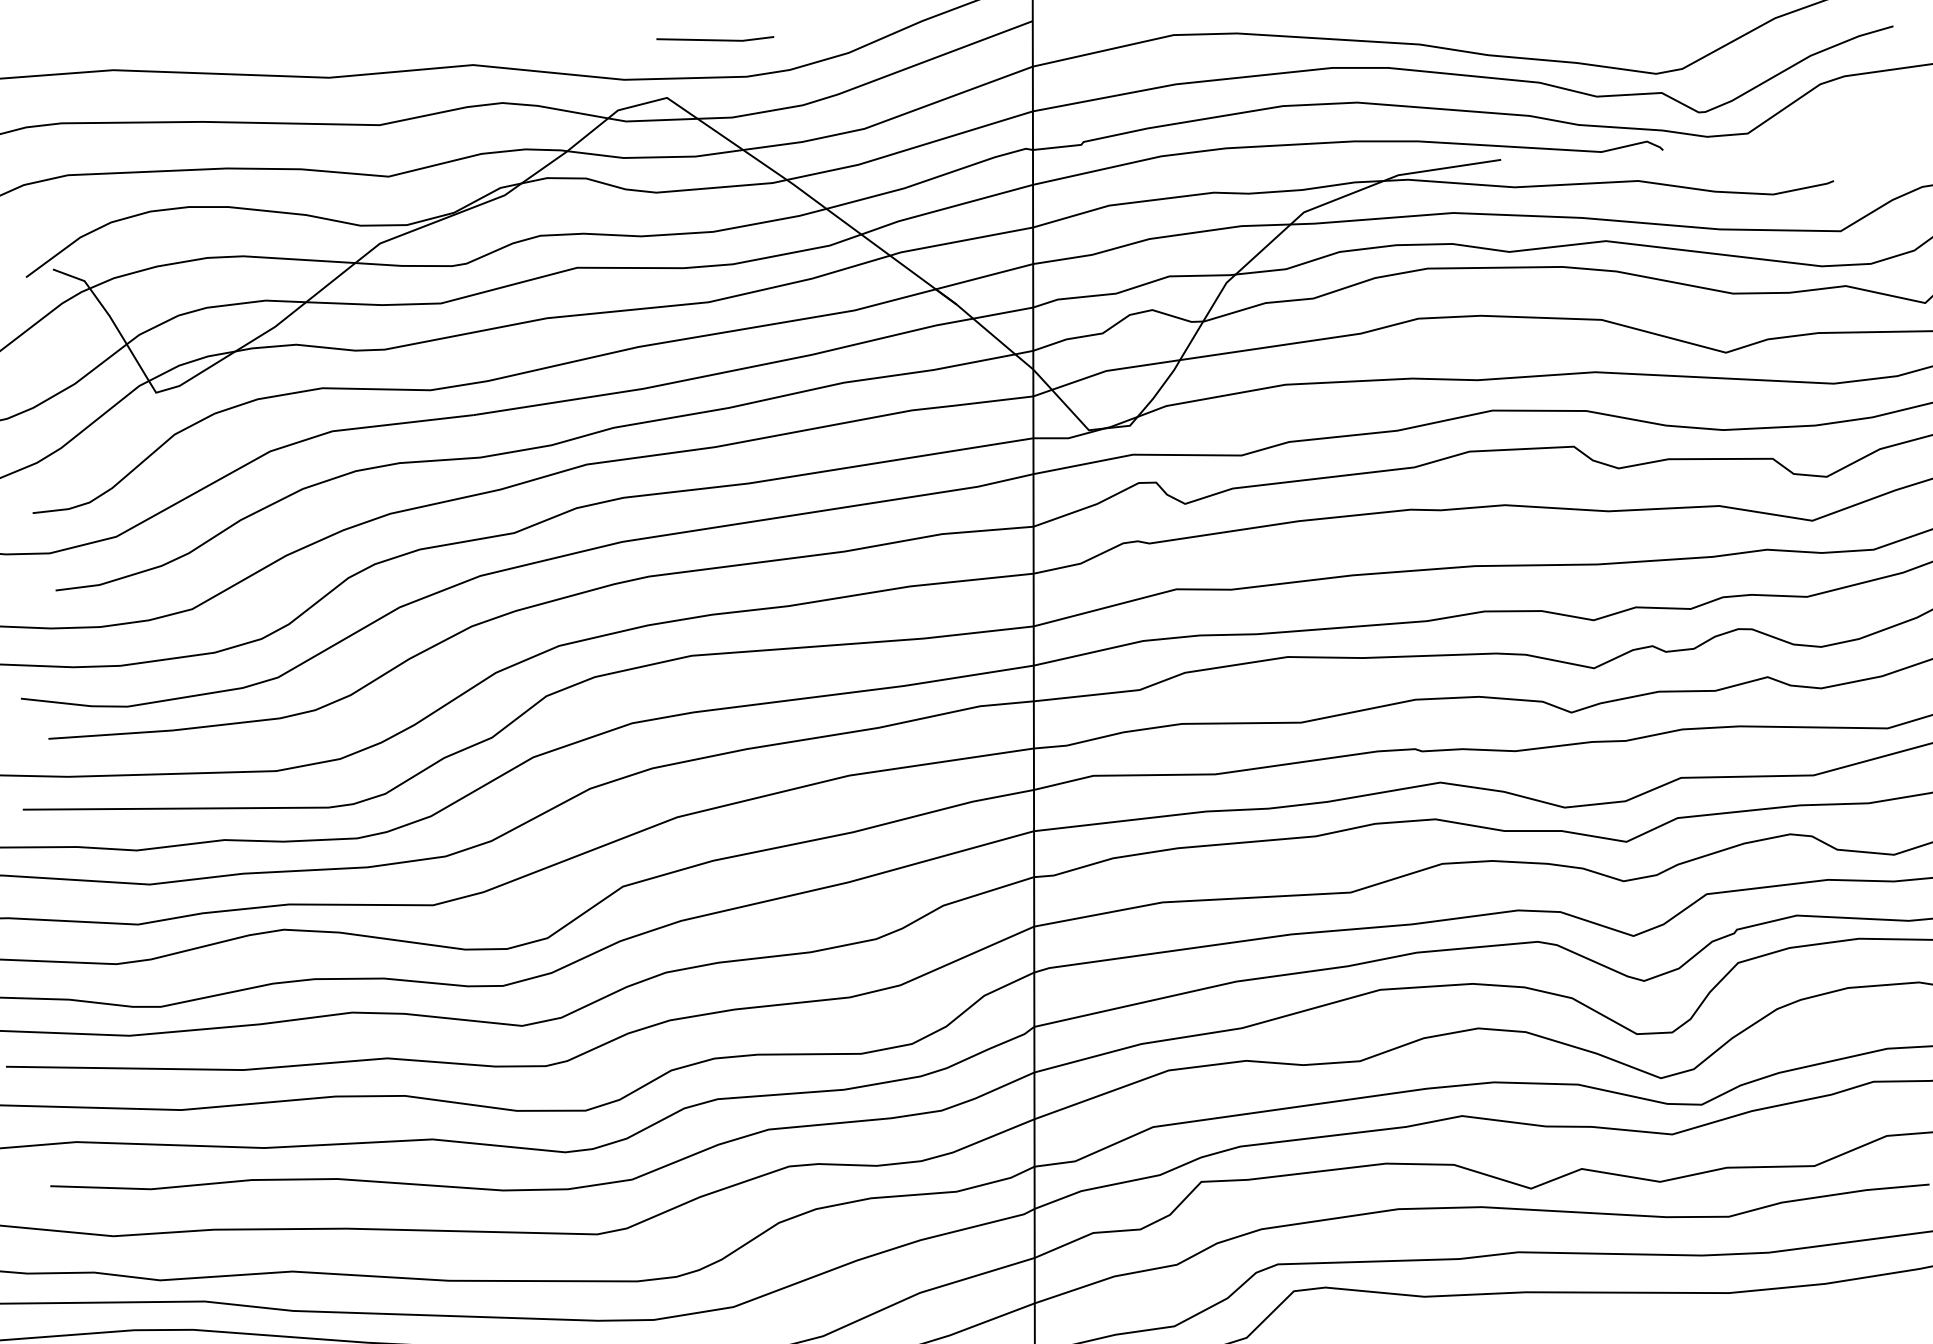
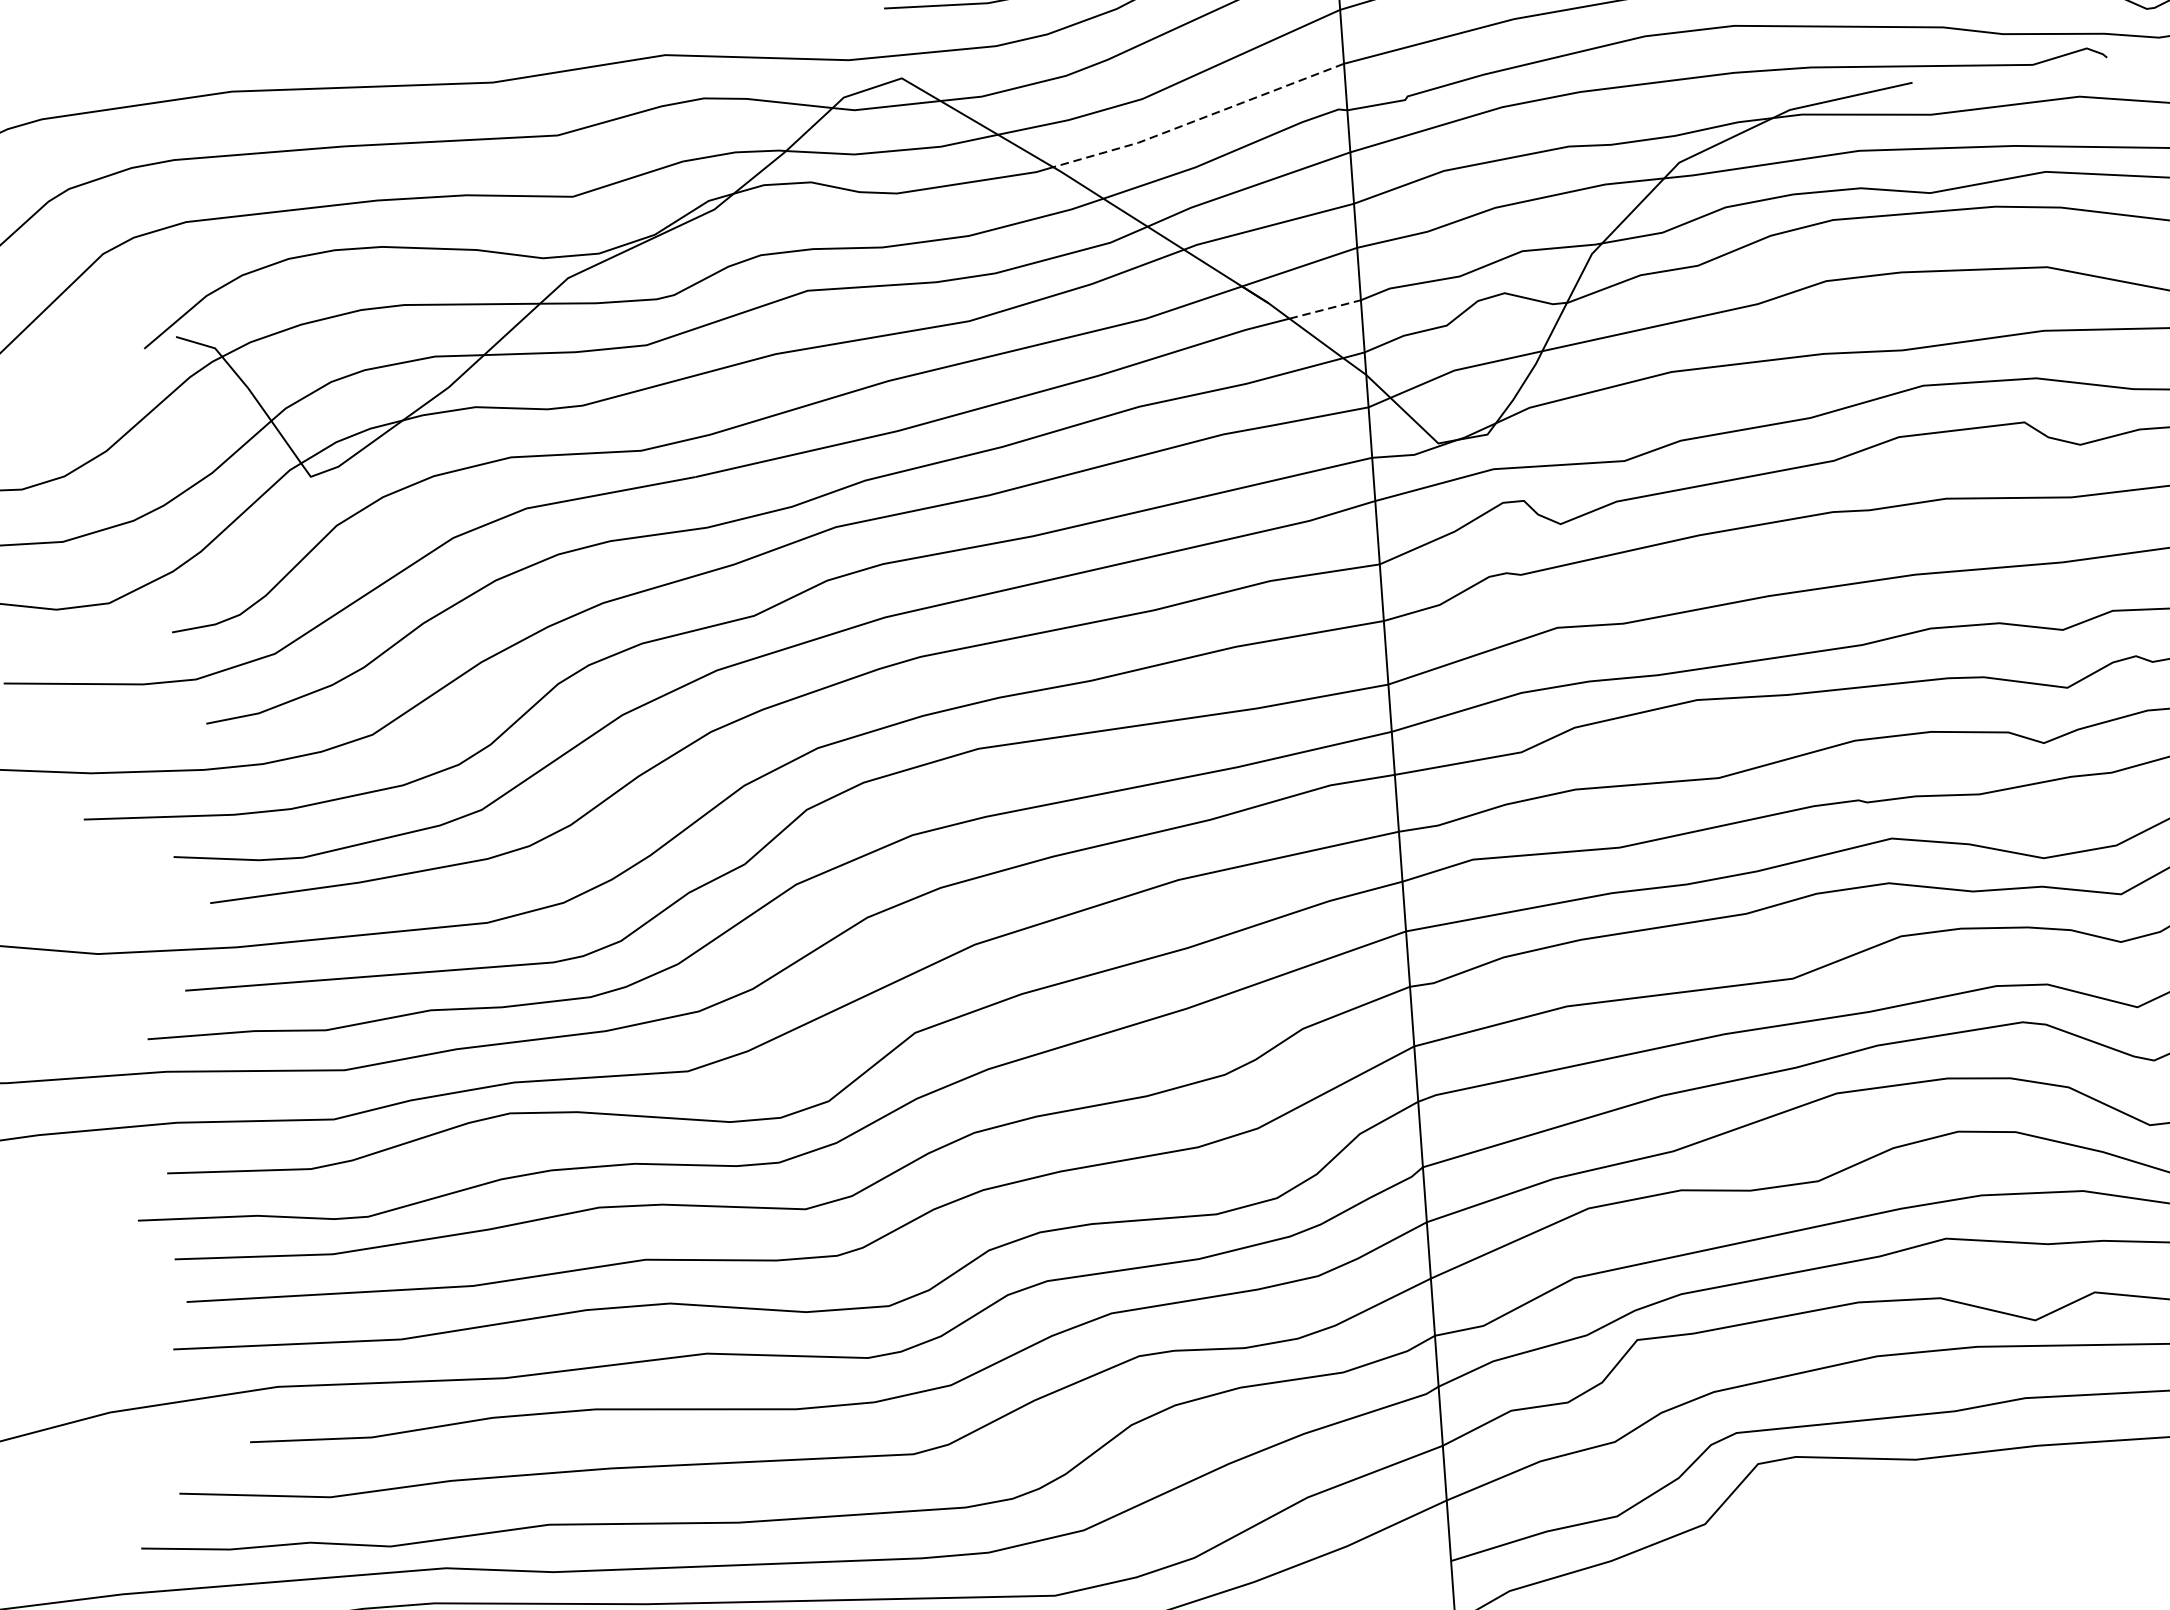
line: (909, 149) -> (1198, 120), solid -> dashed
line: (1003, 313) -> (1325, 309), solid -> dashed

